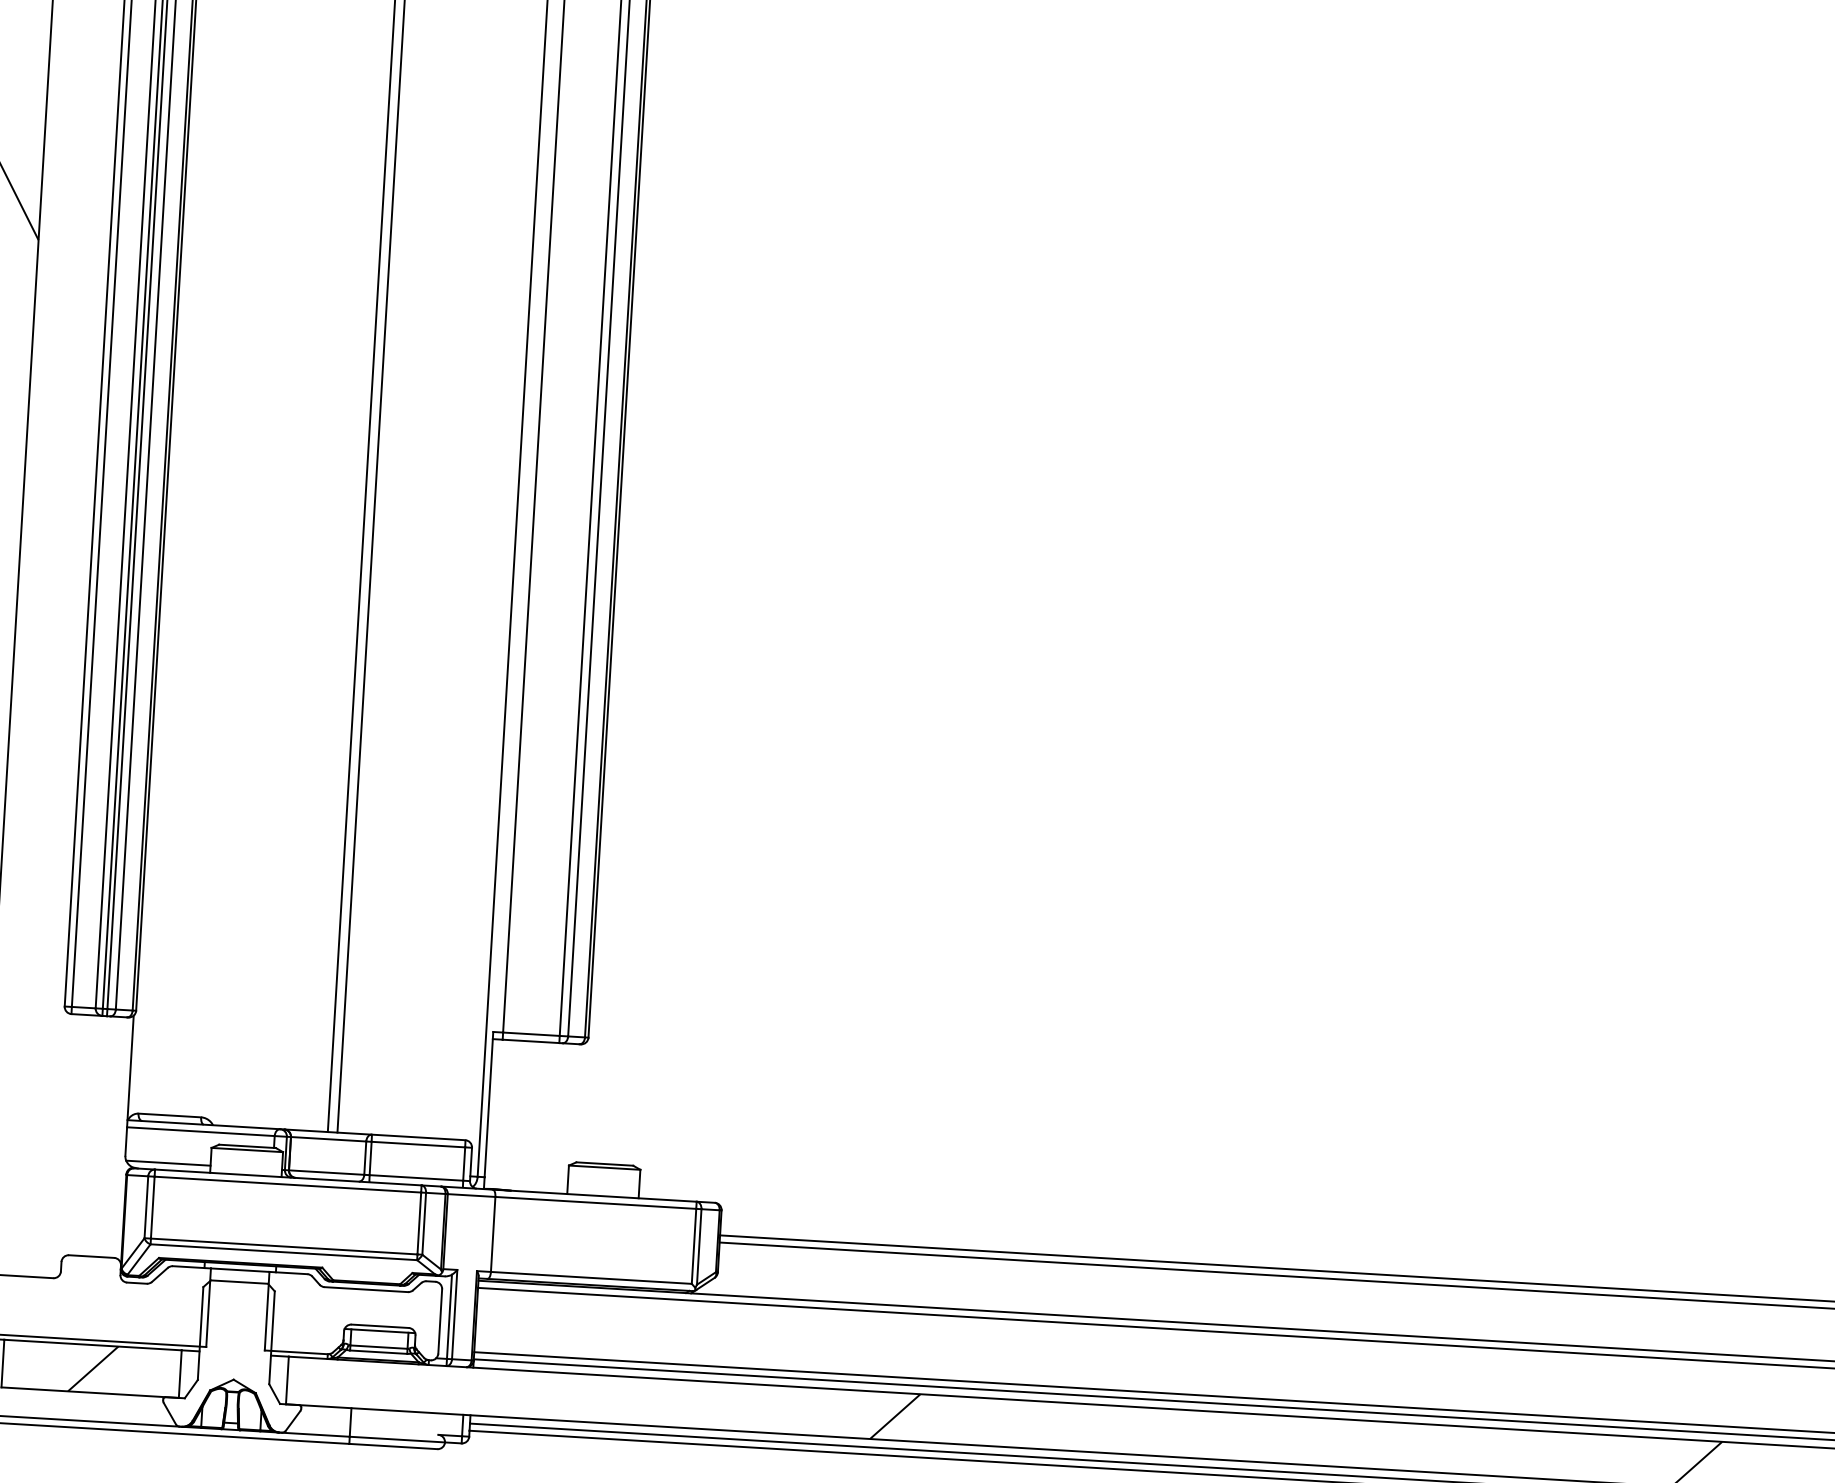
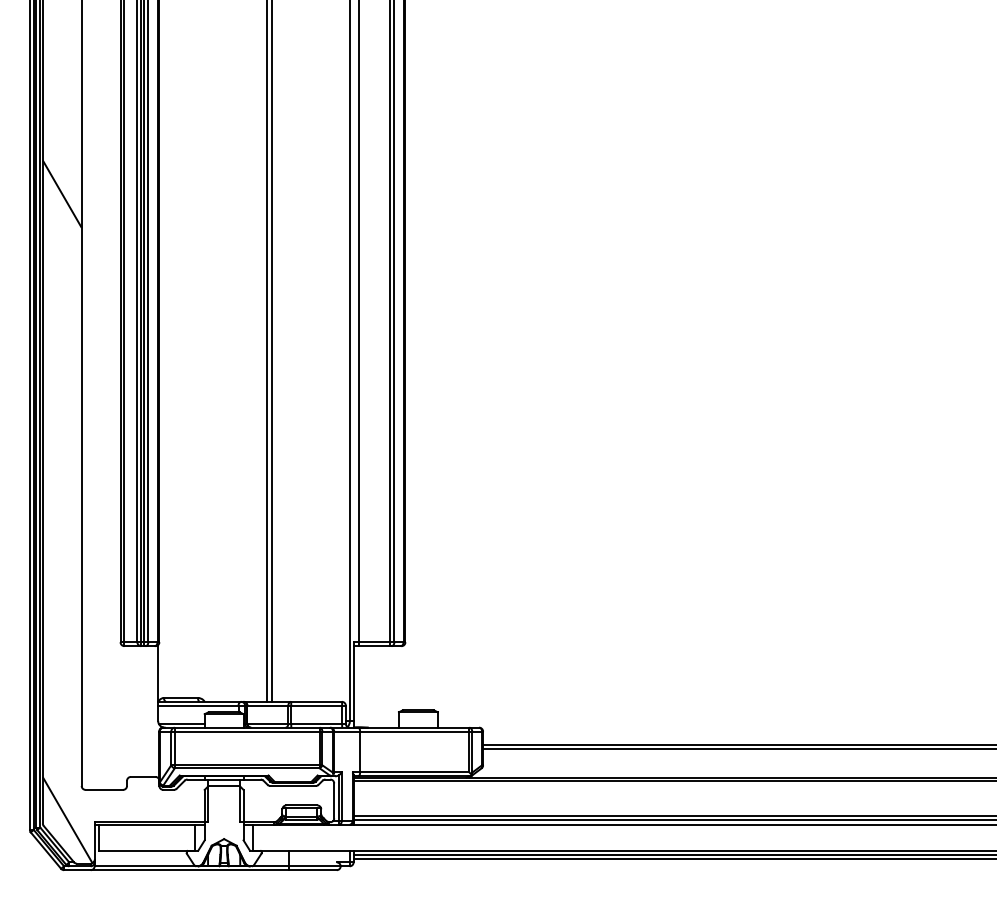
hatch: (92, 1368) -> (147, 837), removed
hatch: (894, 1415) -> (583, 837), removed

